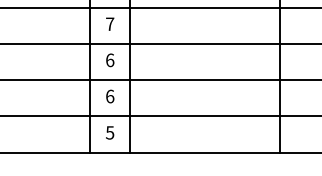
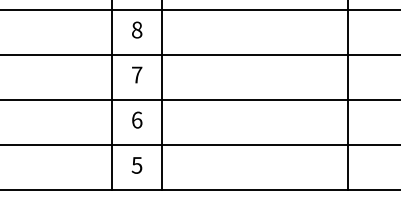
text: (110, 23) -> (137, 29), 7 -> 8
text: (110, 59) -> (137, 74), 6 -> 7

